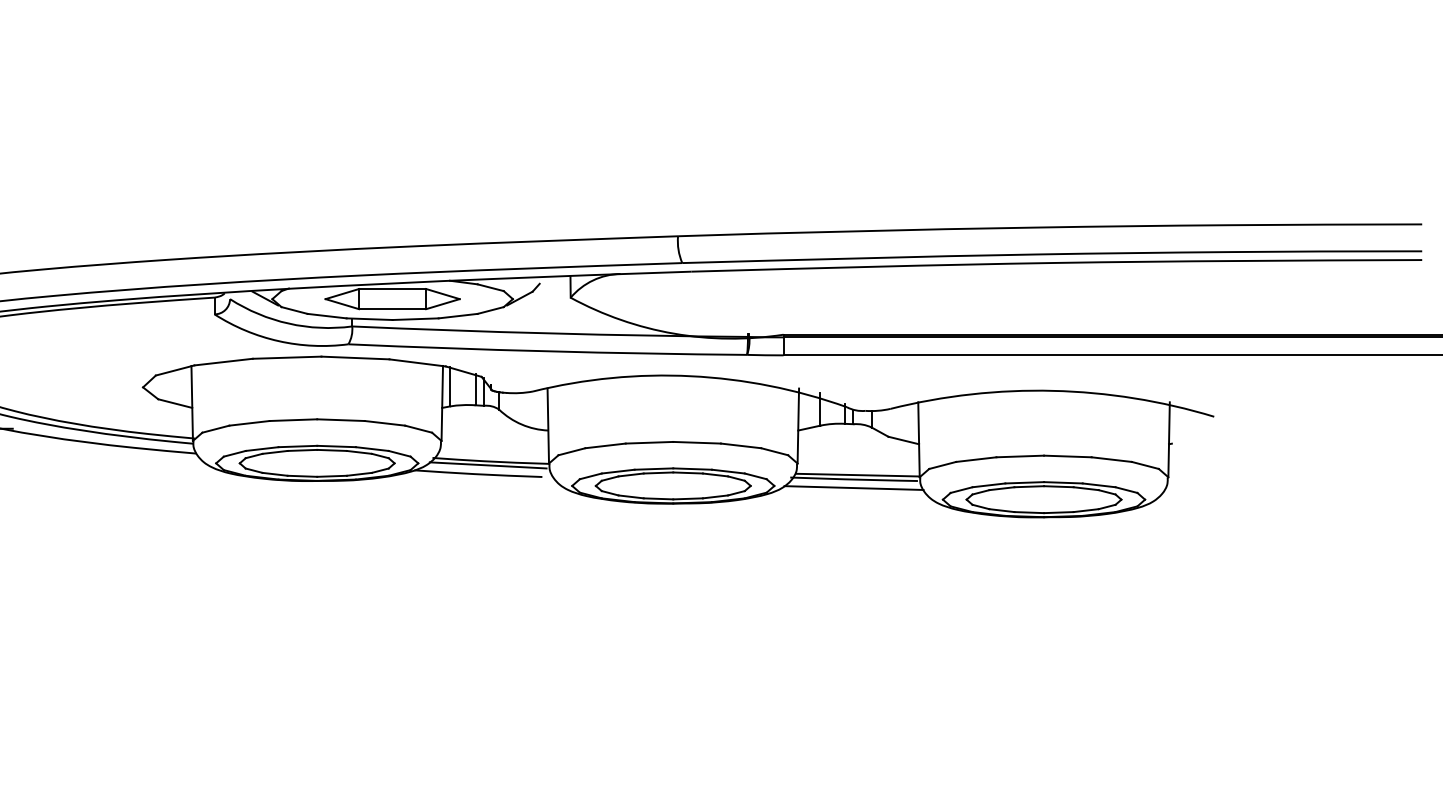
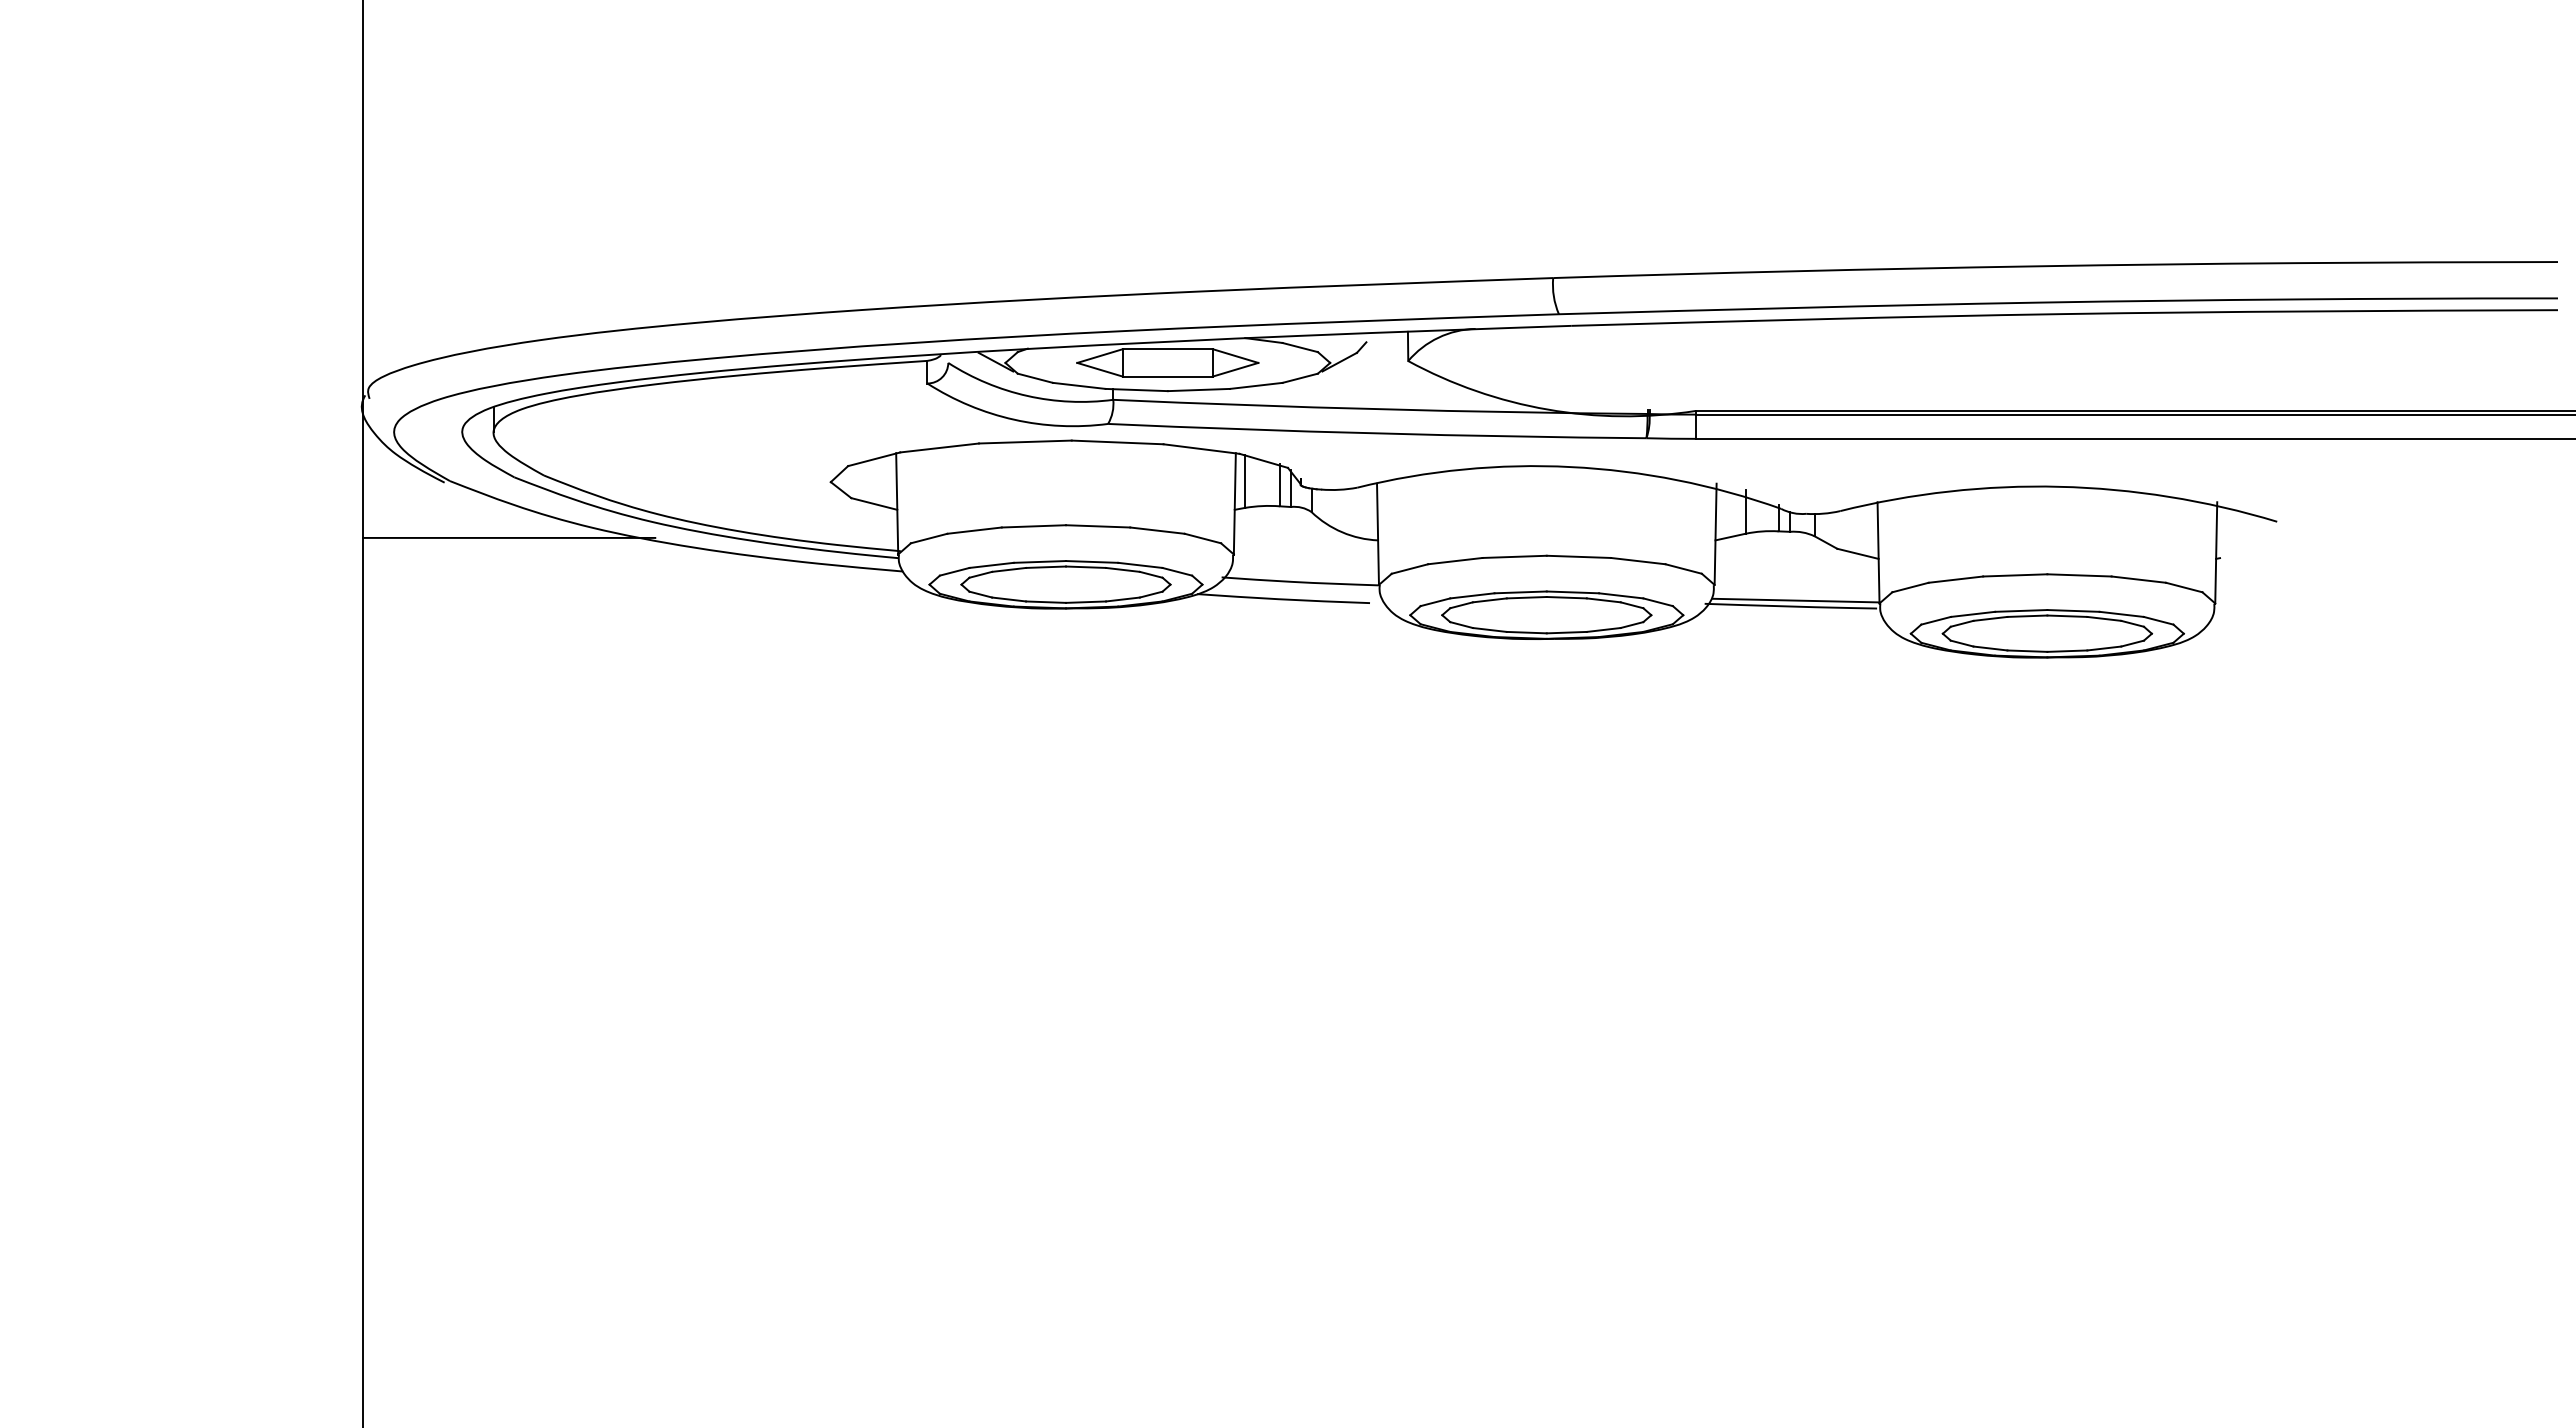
line: (487, 465) -> (1296, 587), removed
line: (853, 487) -> (1790, 617), removed

